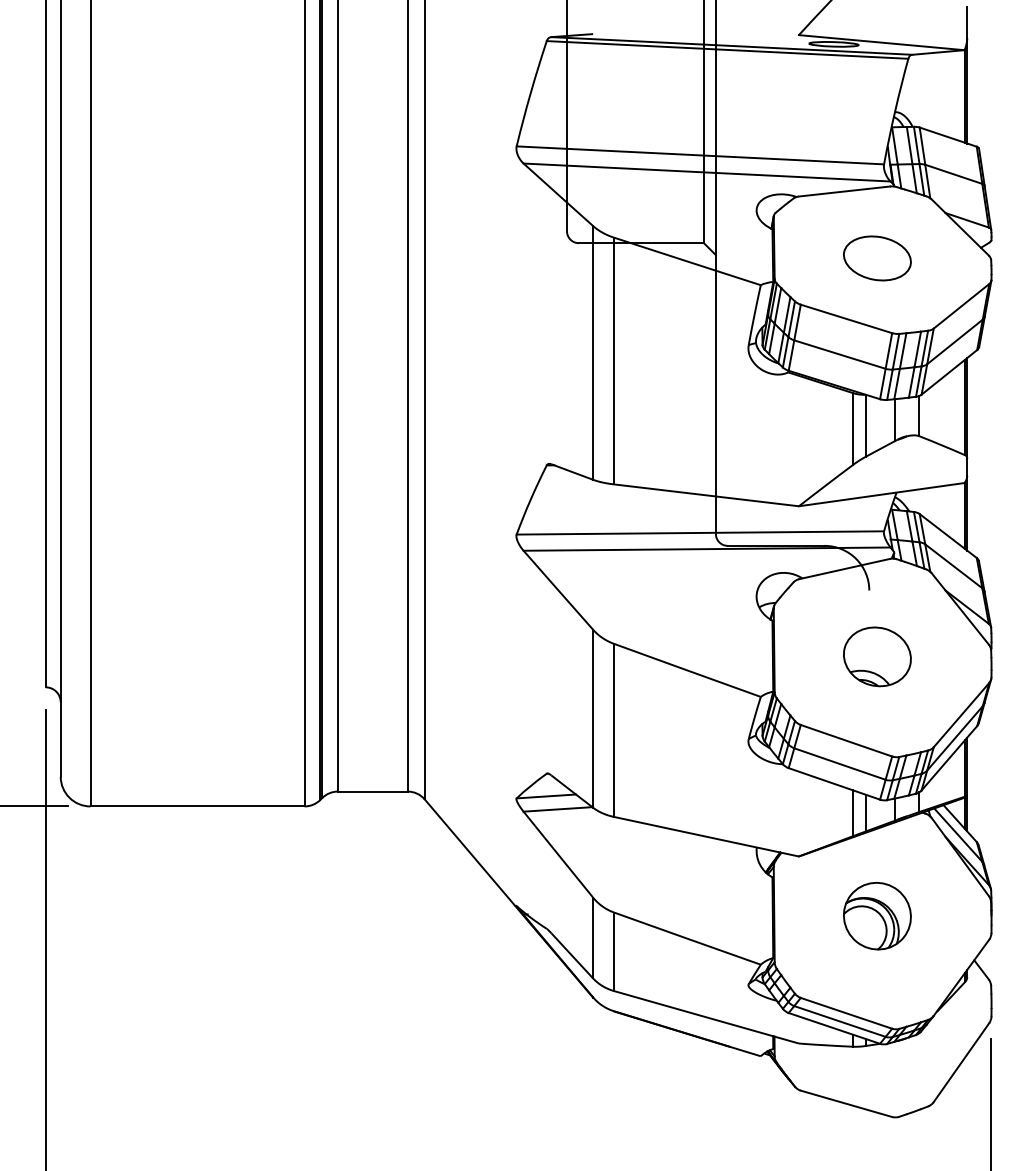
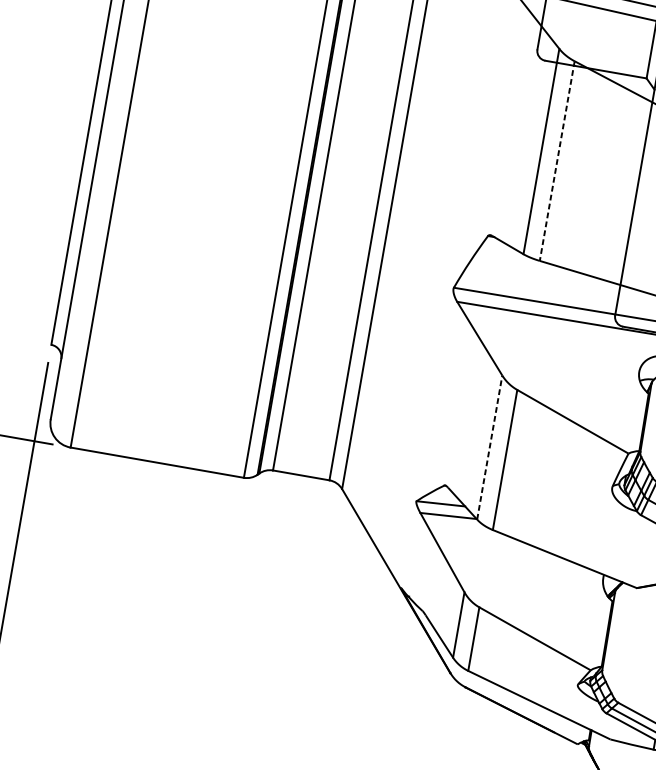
line: (614, 361) -> (557, 161), solid -> dashed
line: (593, 718) -> (490, 447), solid -> dashed

